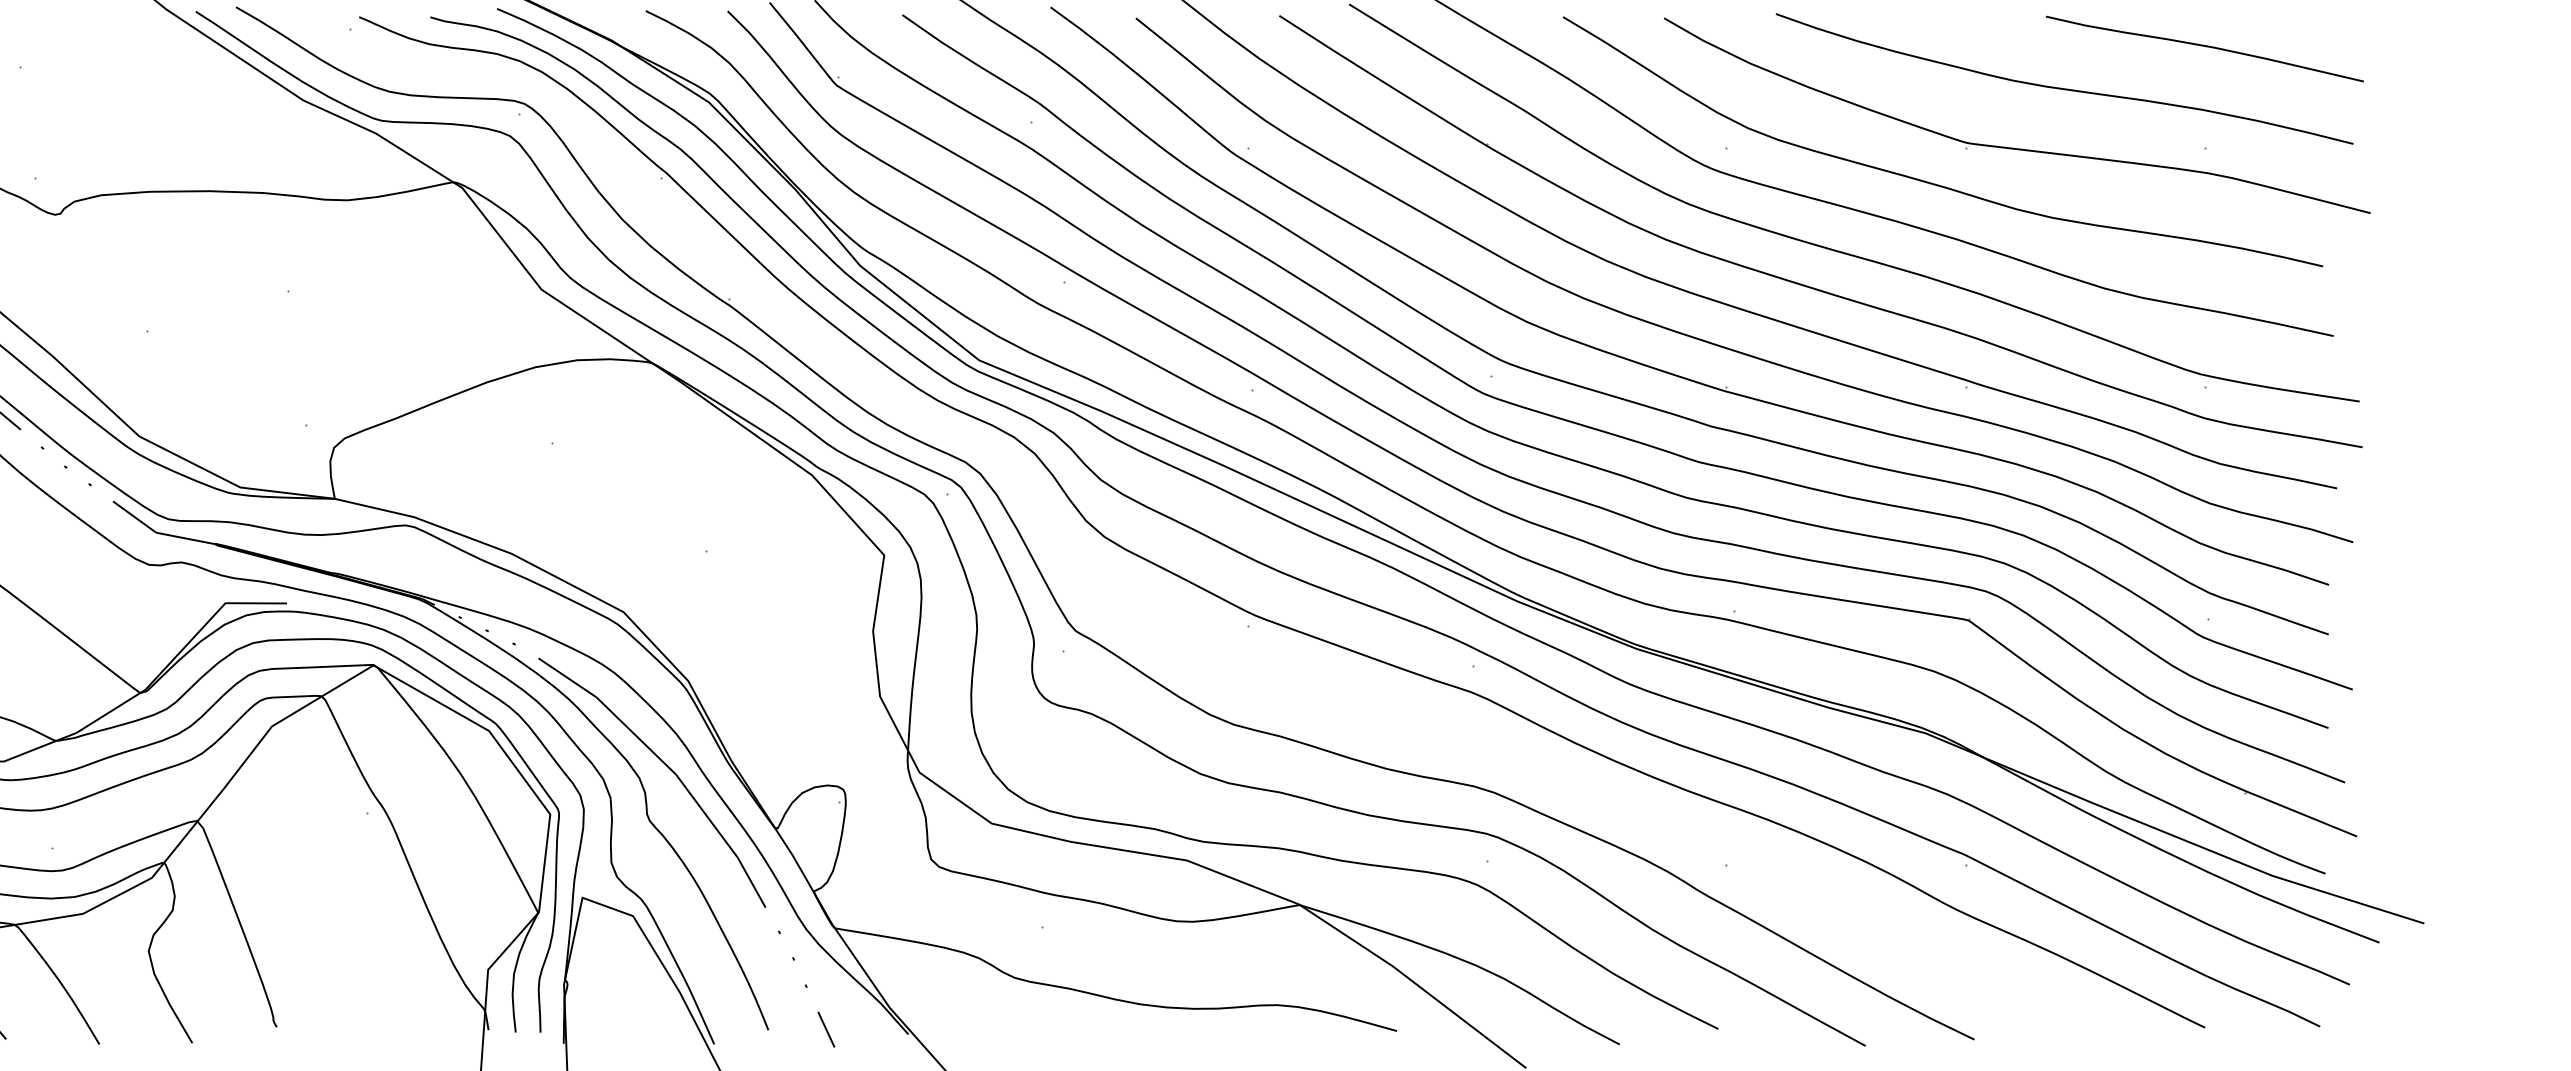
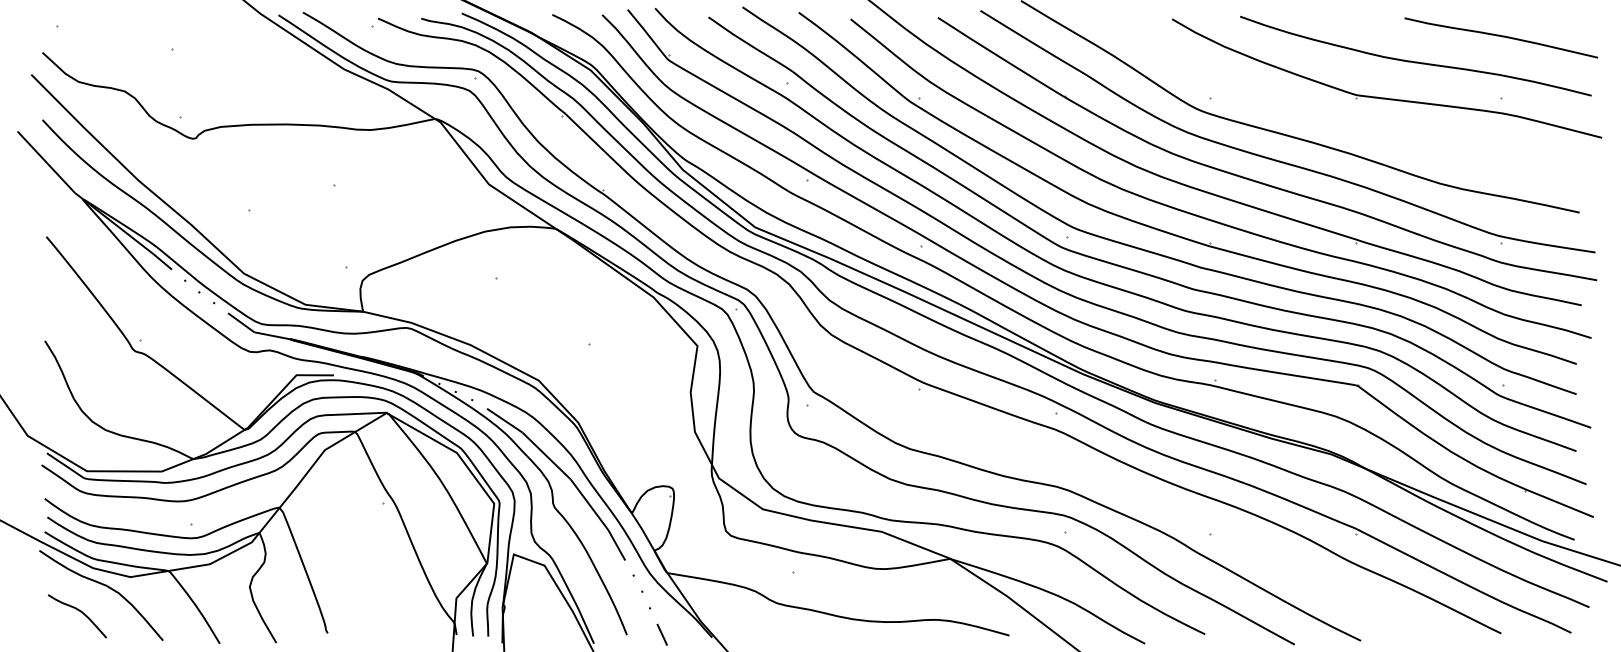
curve: (1930, 181) -> (1334, 118), removed

